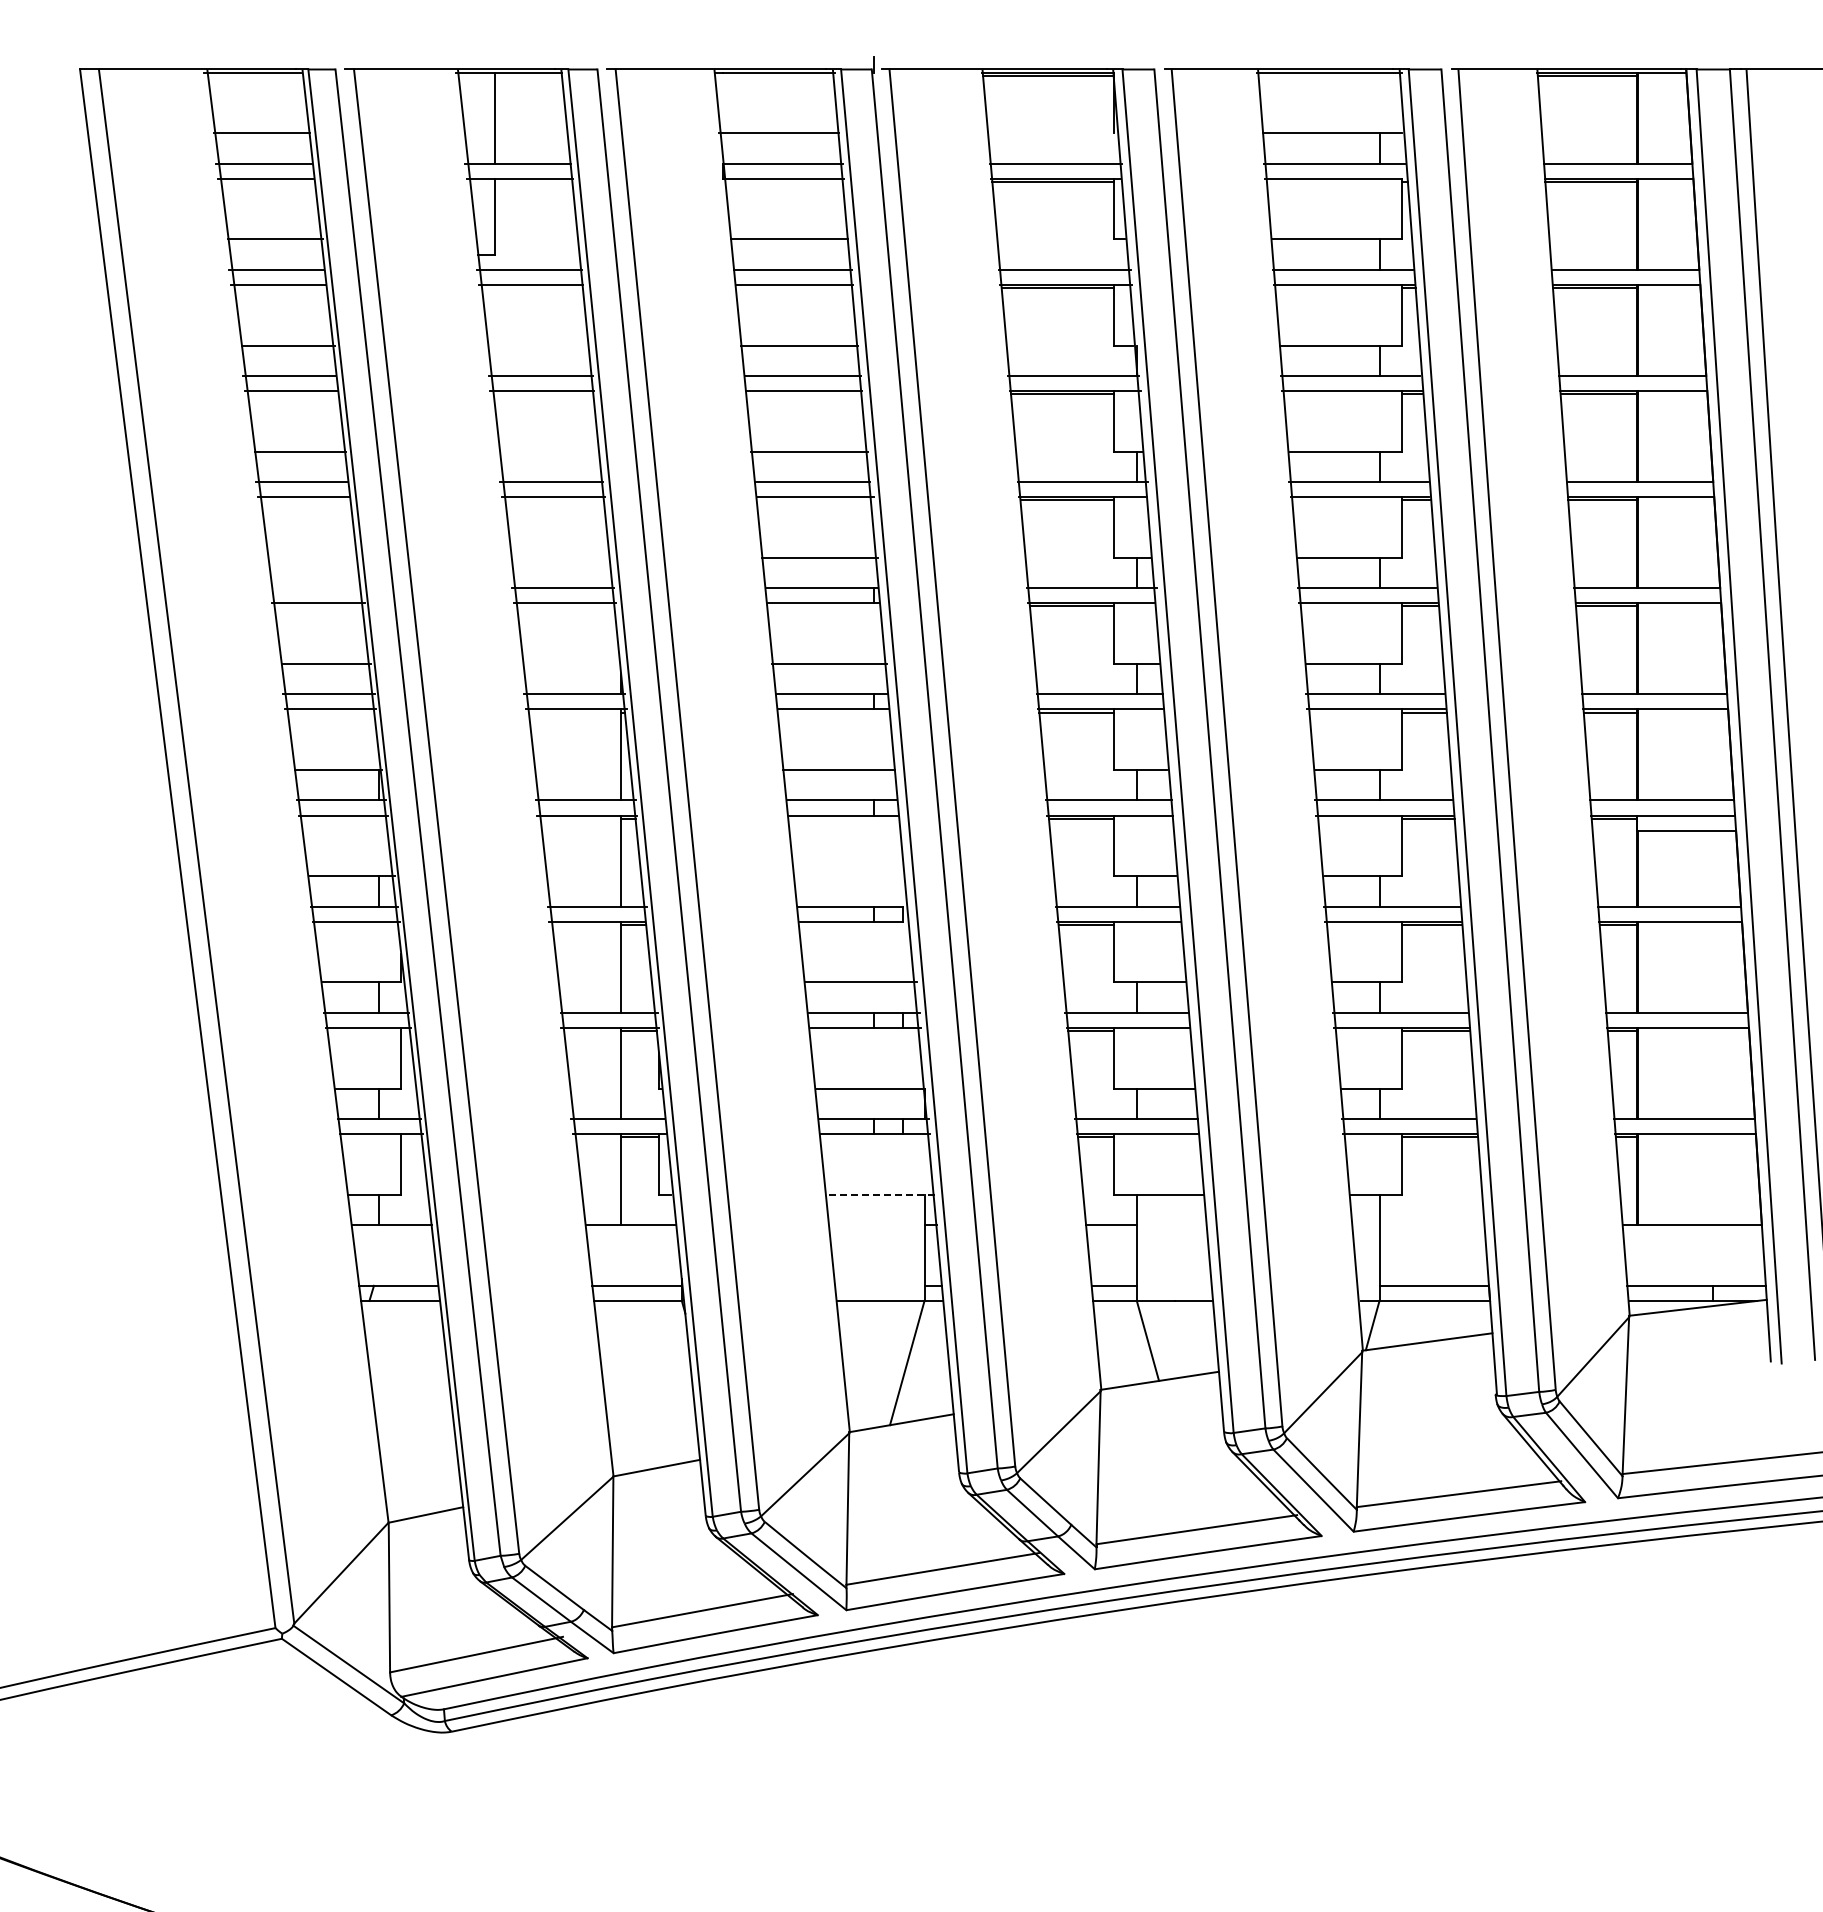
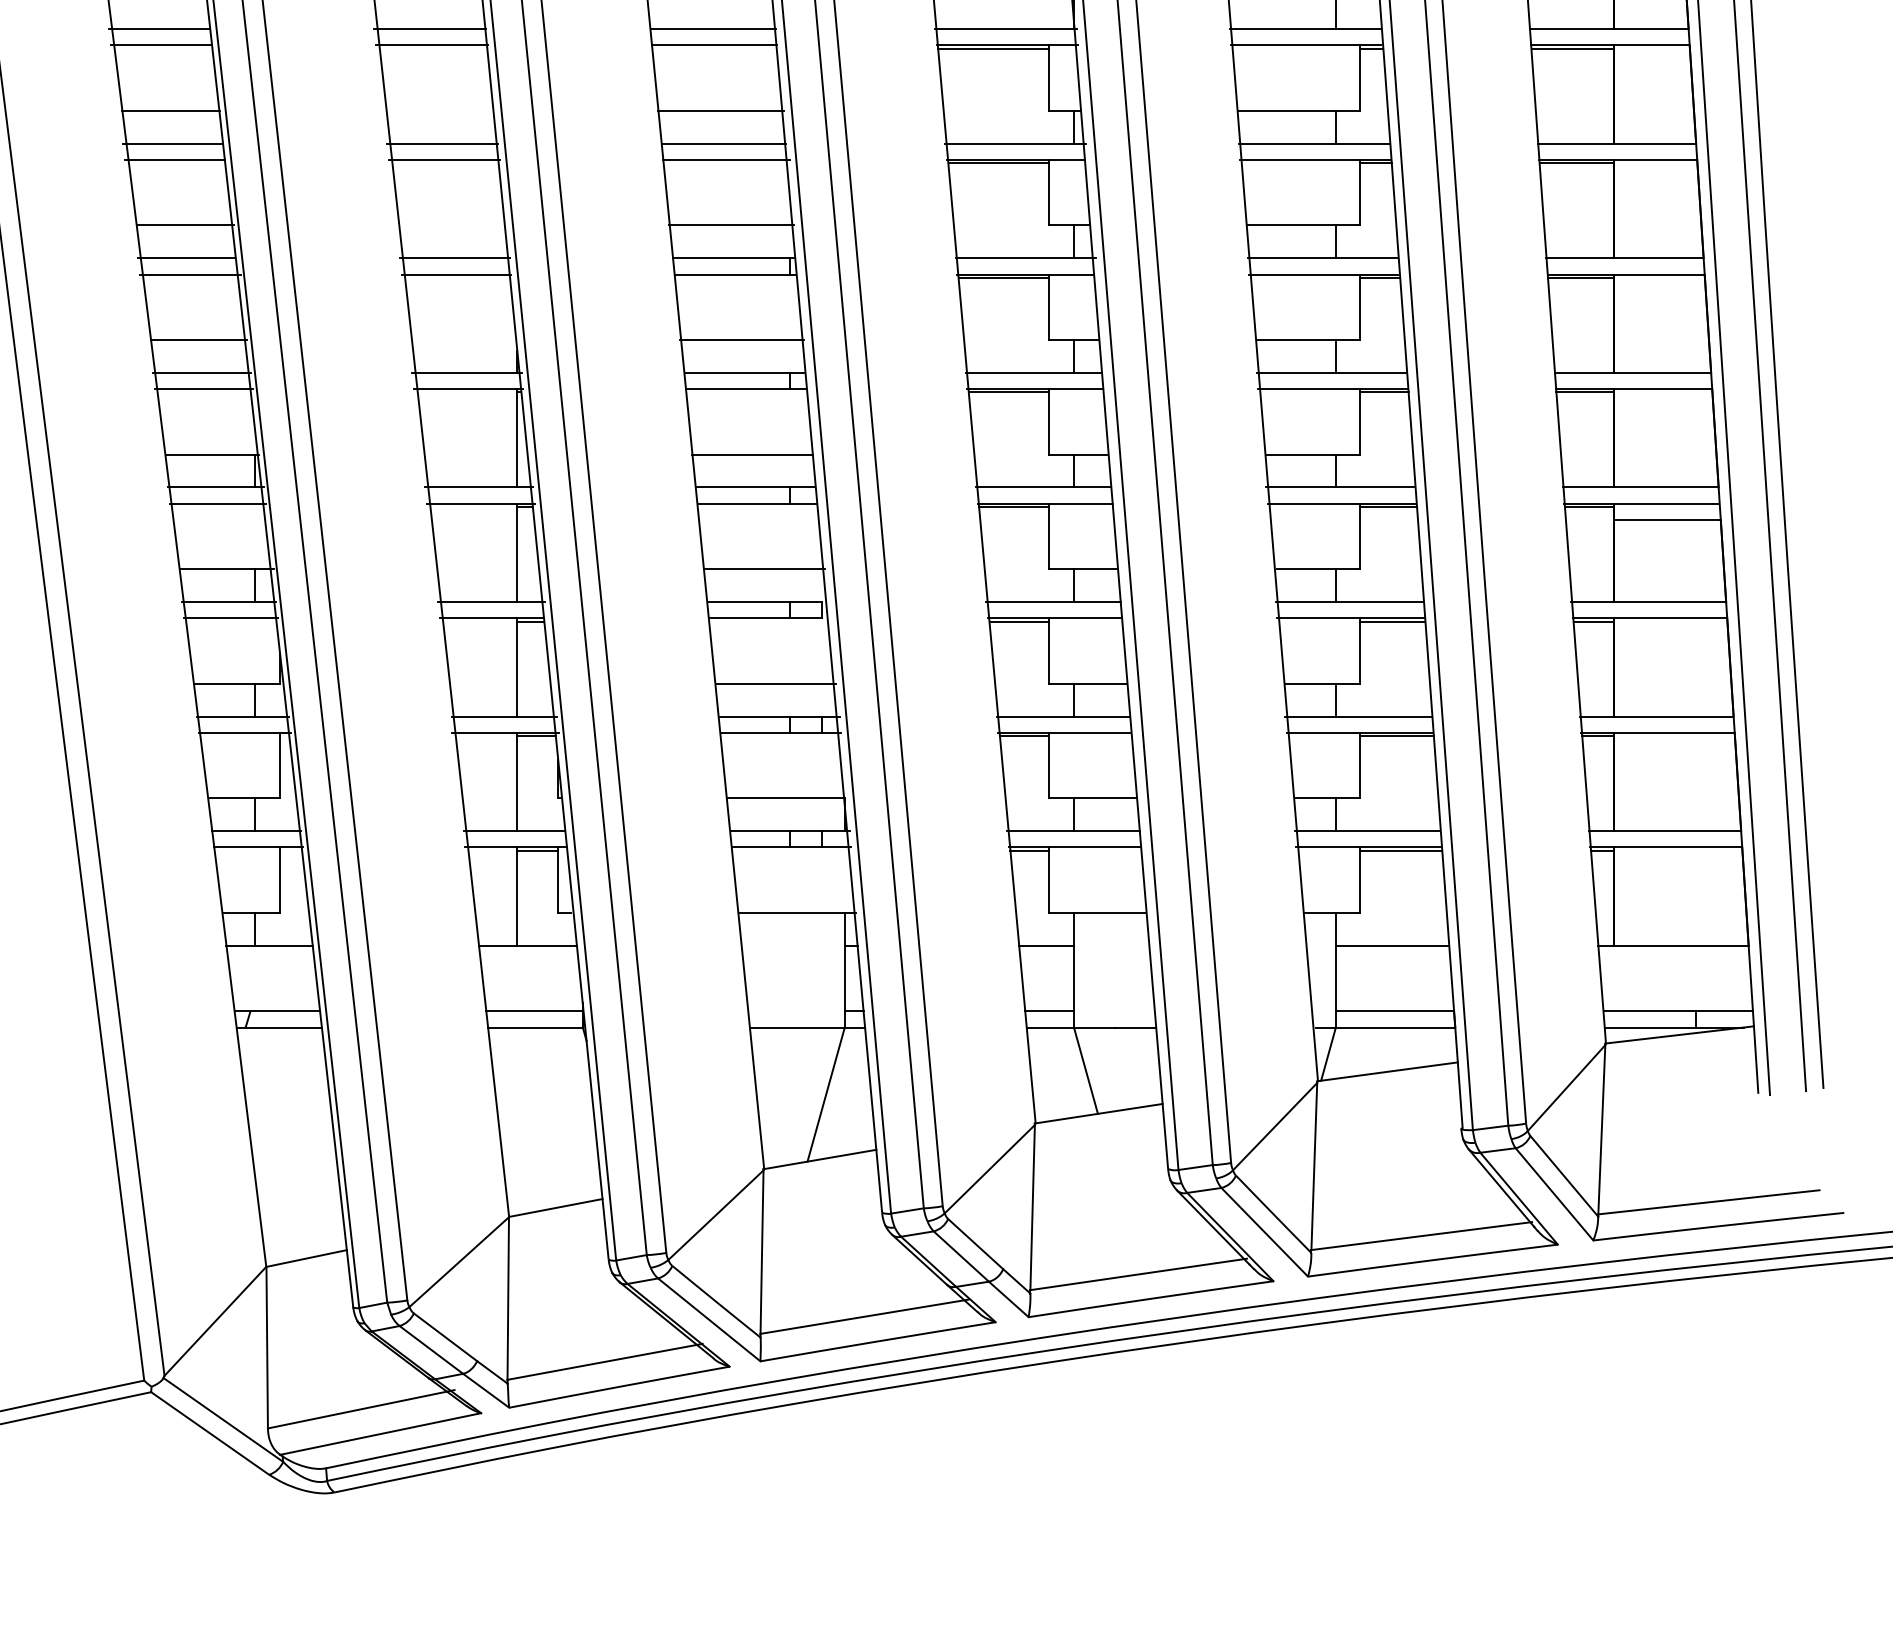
line: (313, 557) -> (185, 225), added
line: (314, 588) -> (186, 258), added
line: (850, 876) -> (764, 569), added
line: (880, 1194) -> (797, 912), dashed -> solid
line: (1431, 1225) -> (1392, 946), added

